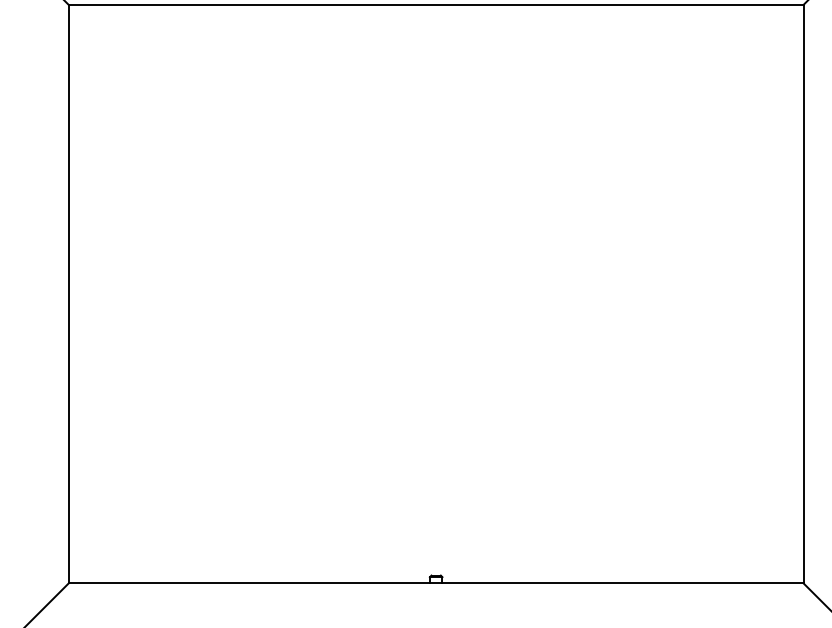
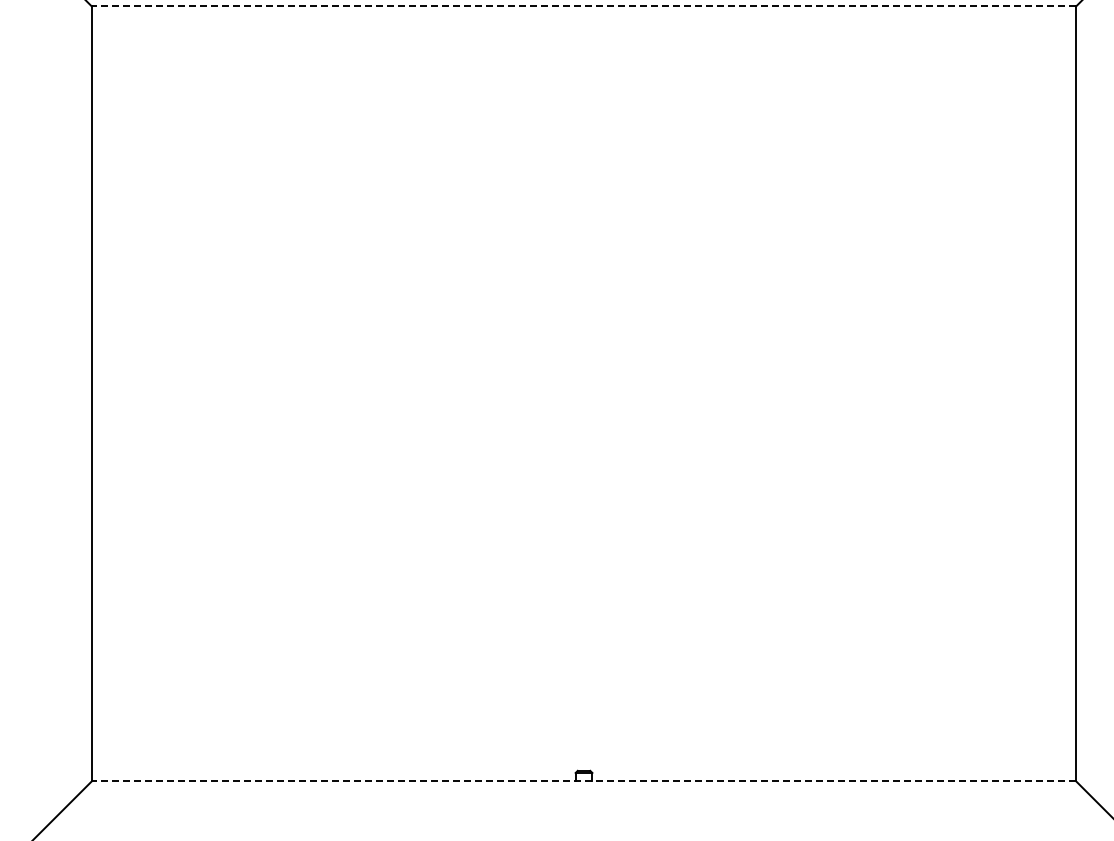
line: (435, 4) -> (583, 6), solid -> dashed
line: (435, 583) -> (583, 781), solid -> dashed

